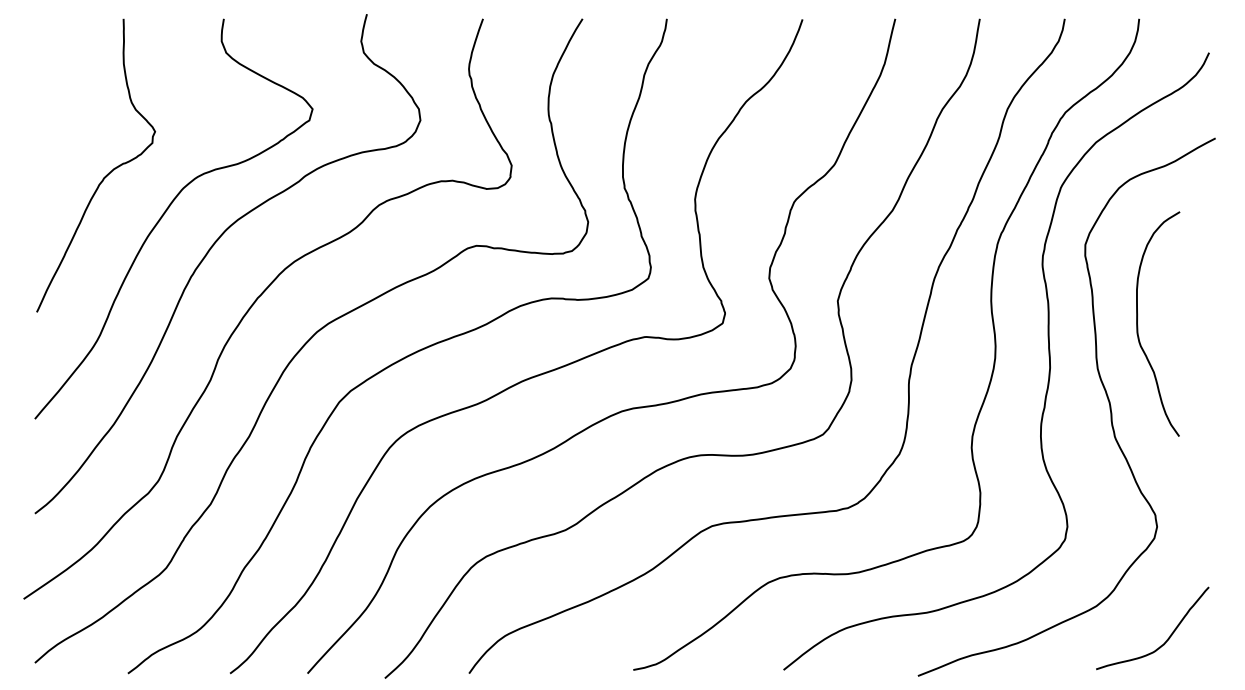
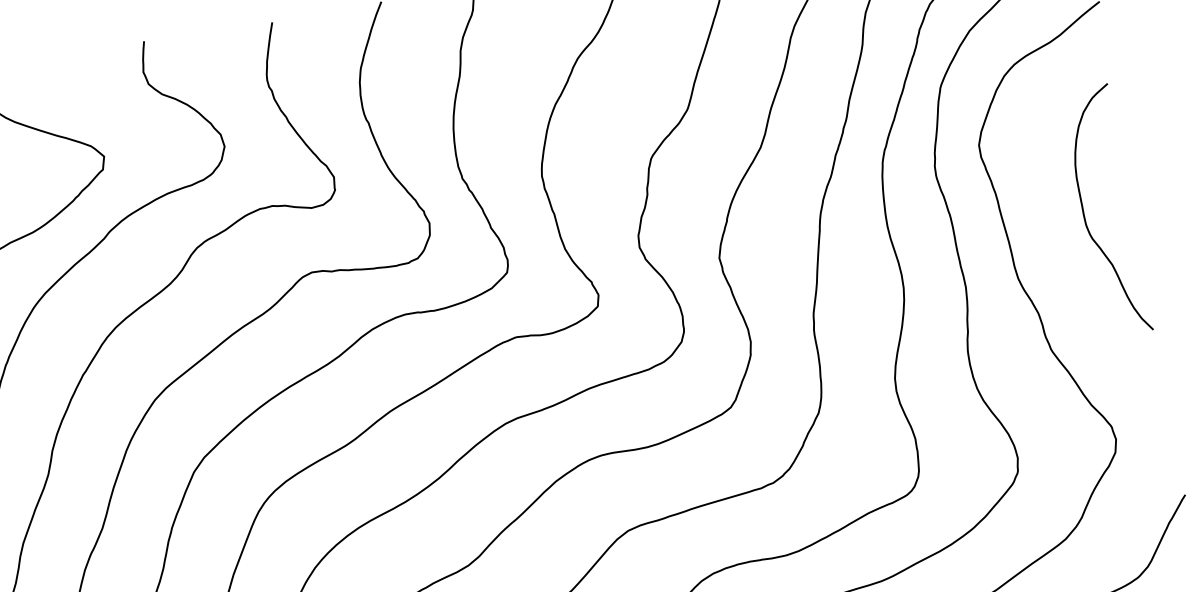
curve: (1138, 325) -> (1085, 216), moved

